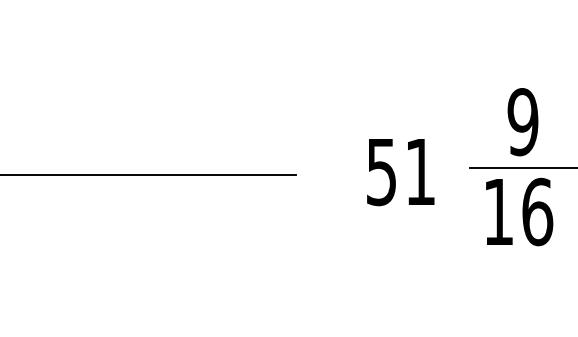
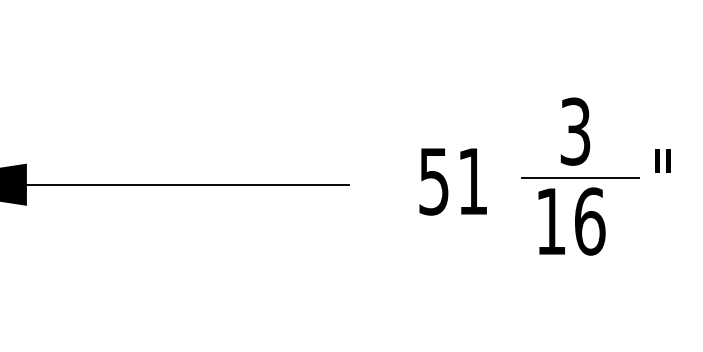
text: (523, 121) -> (575, 131), 9 -> 3

